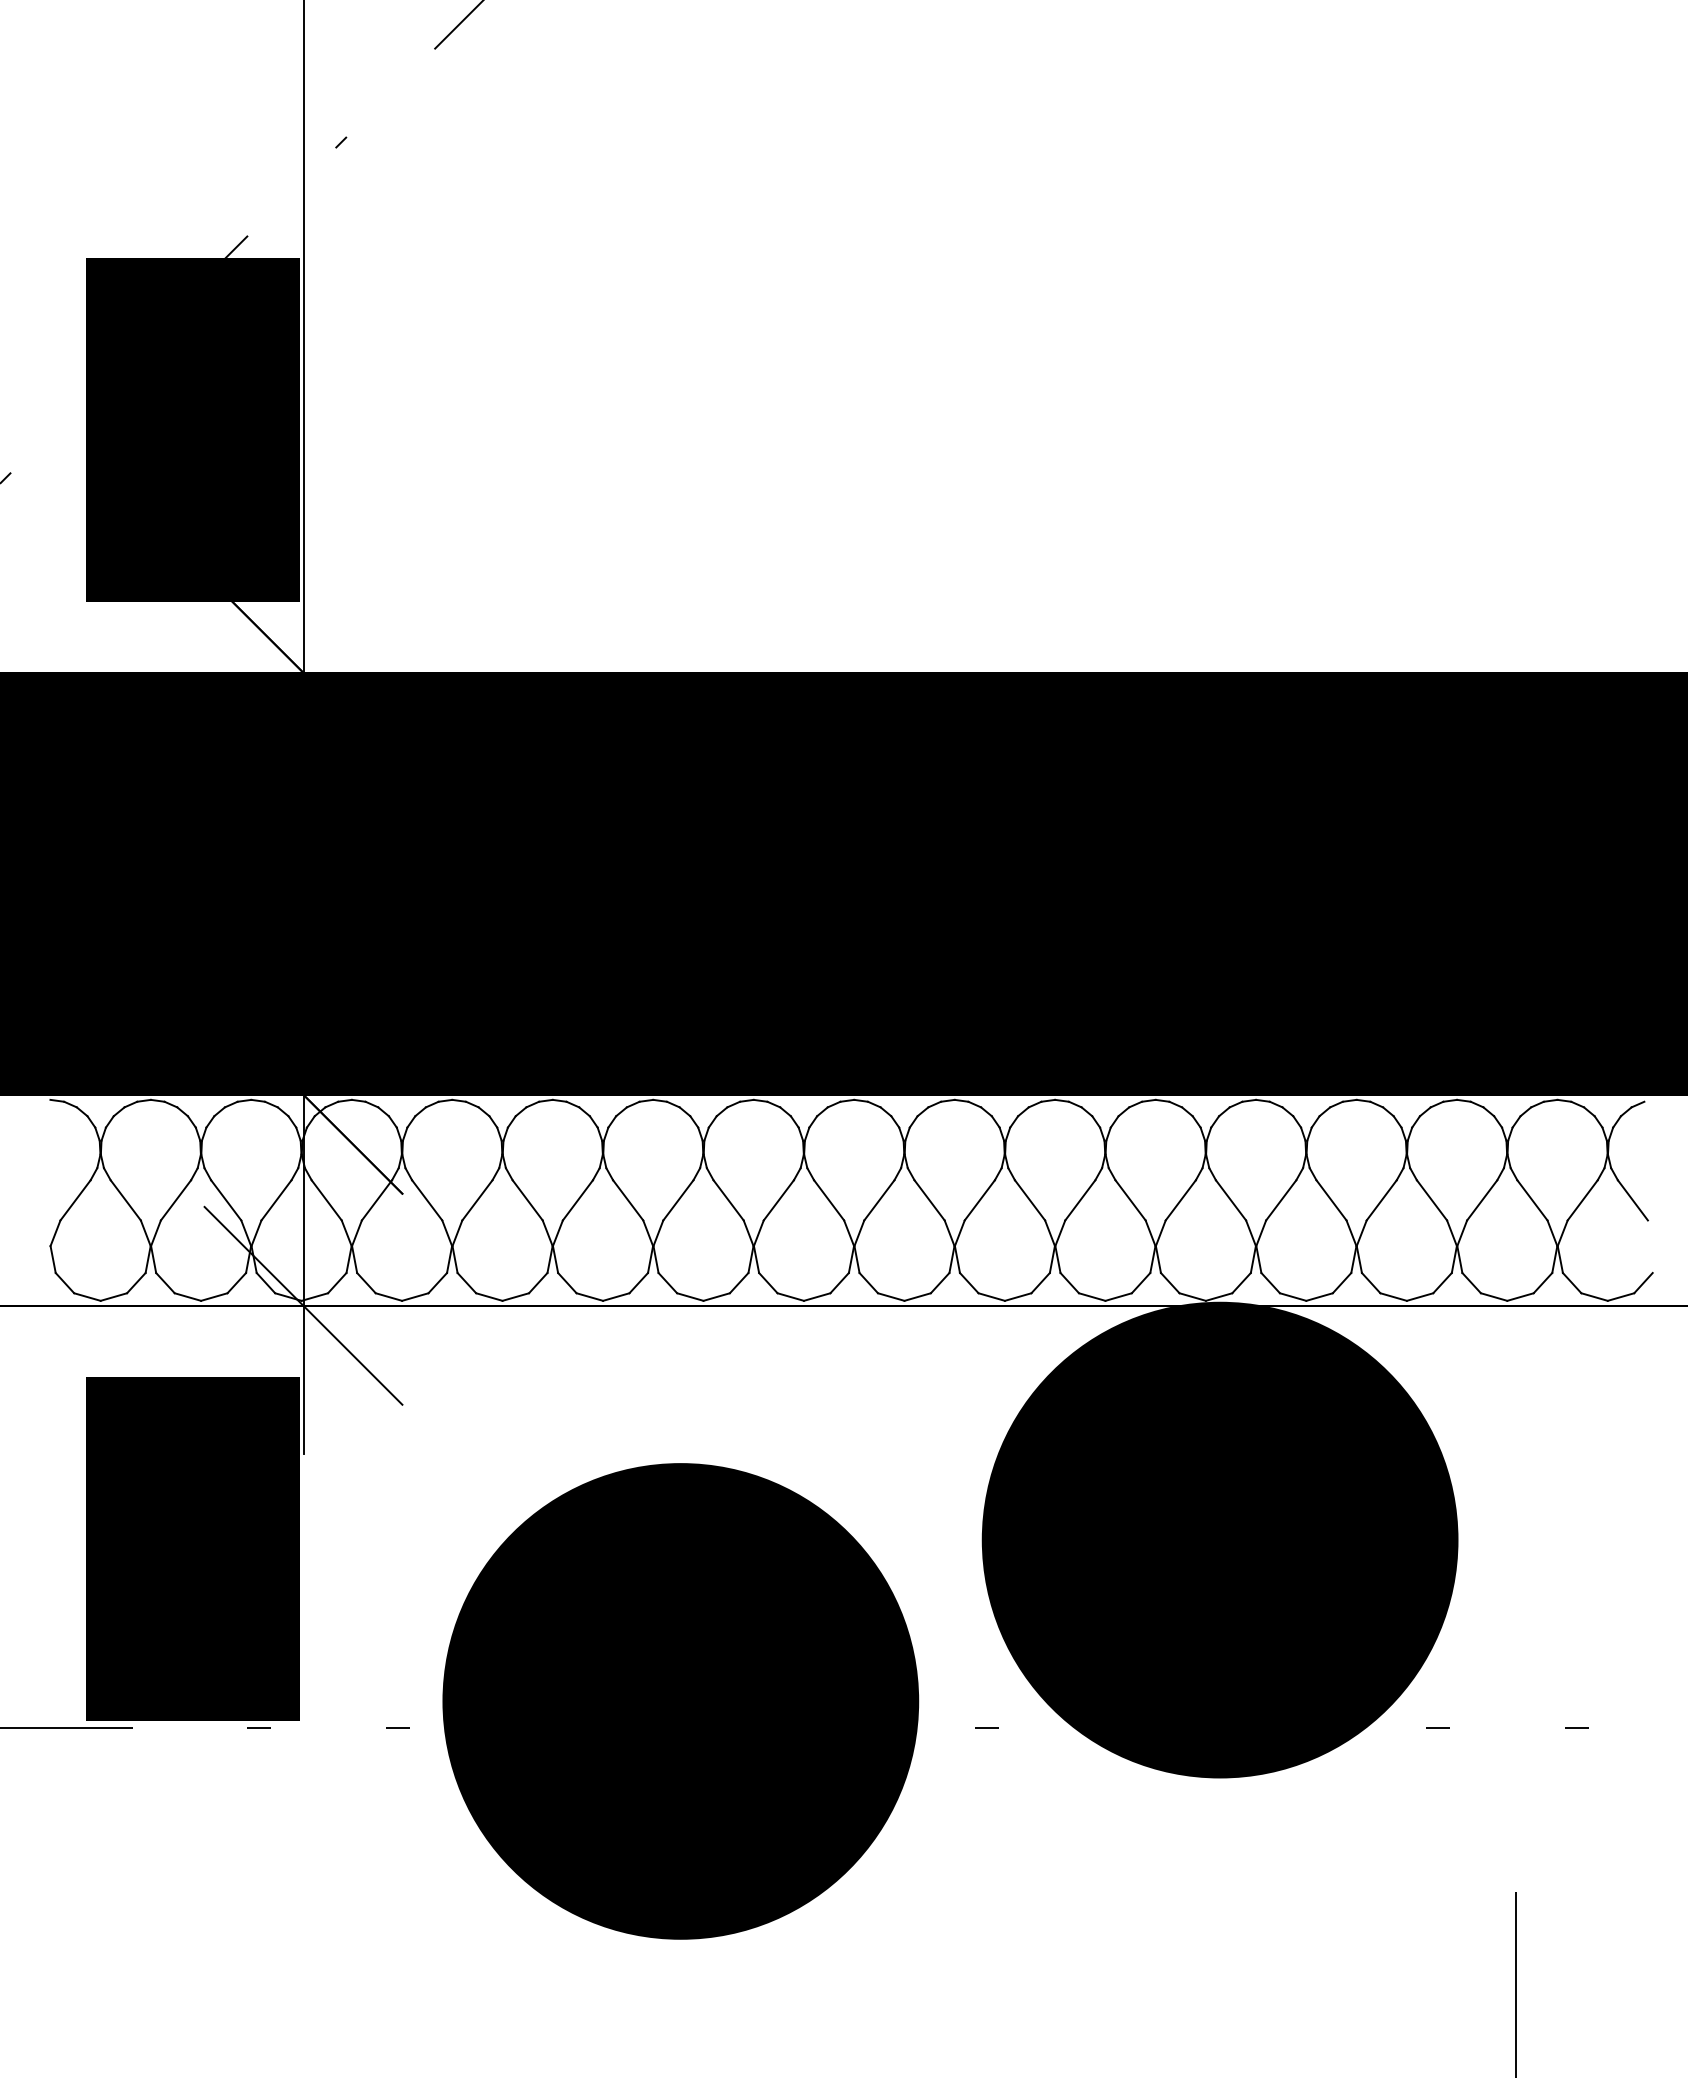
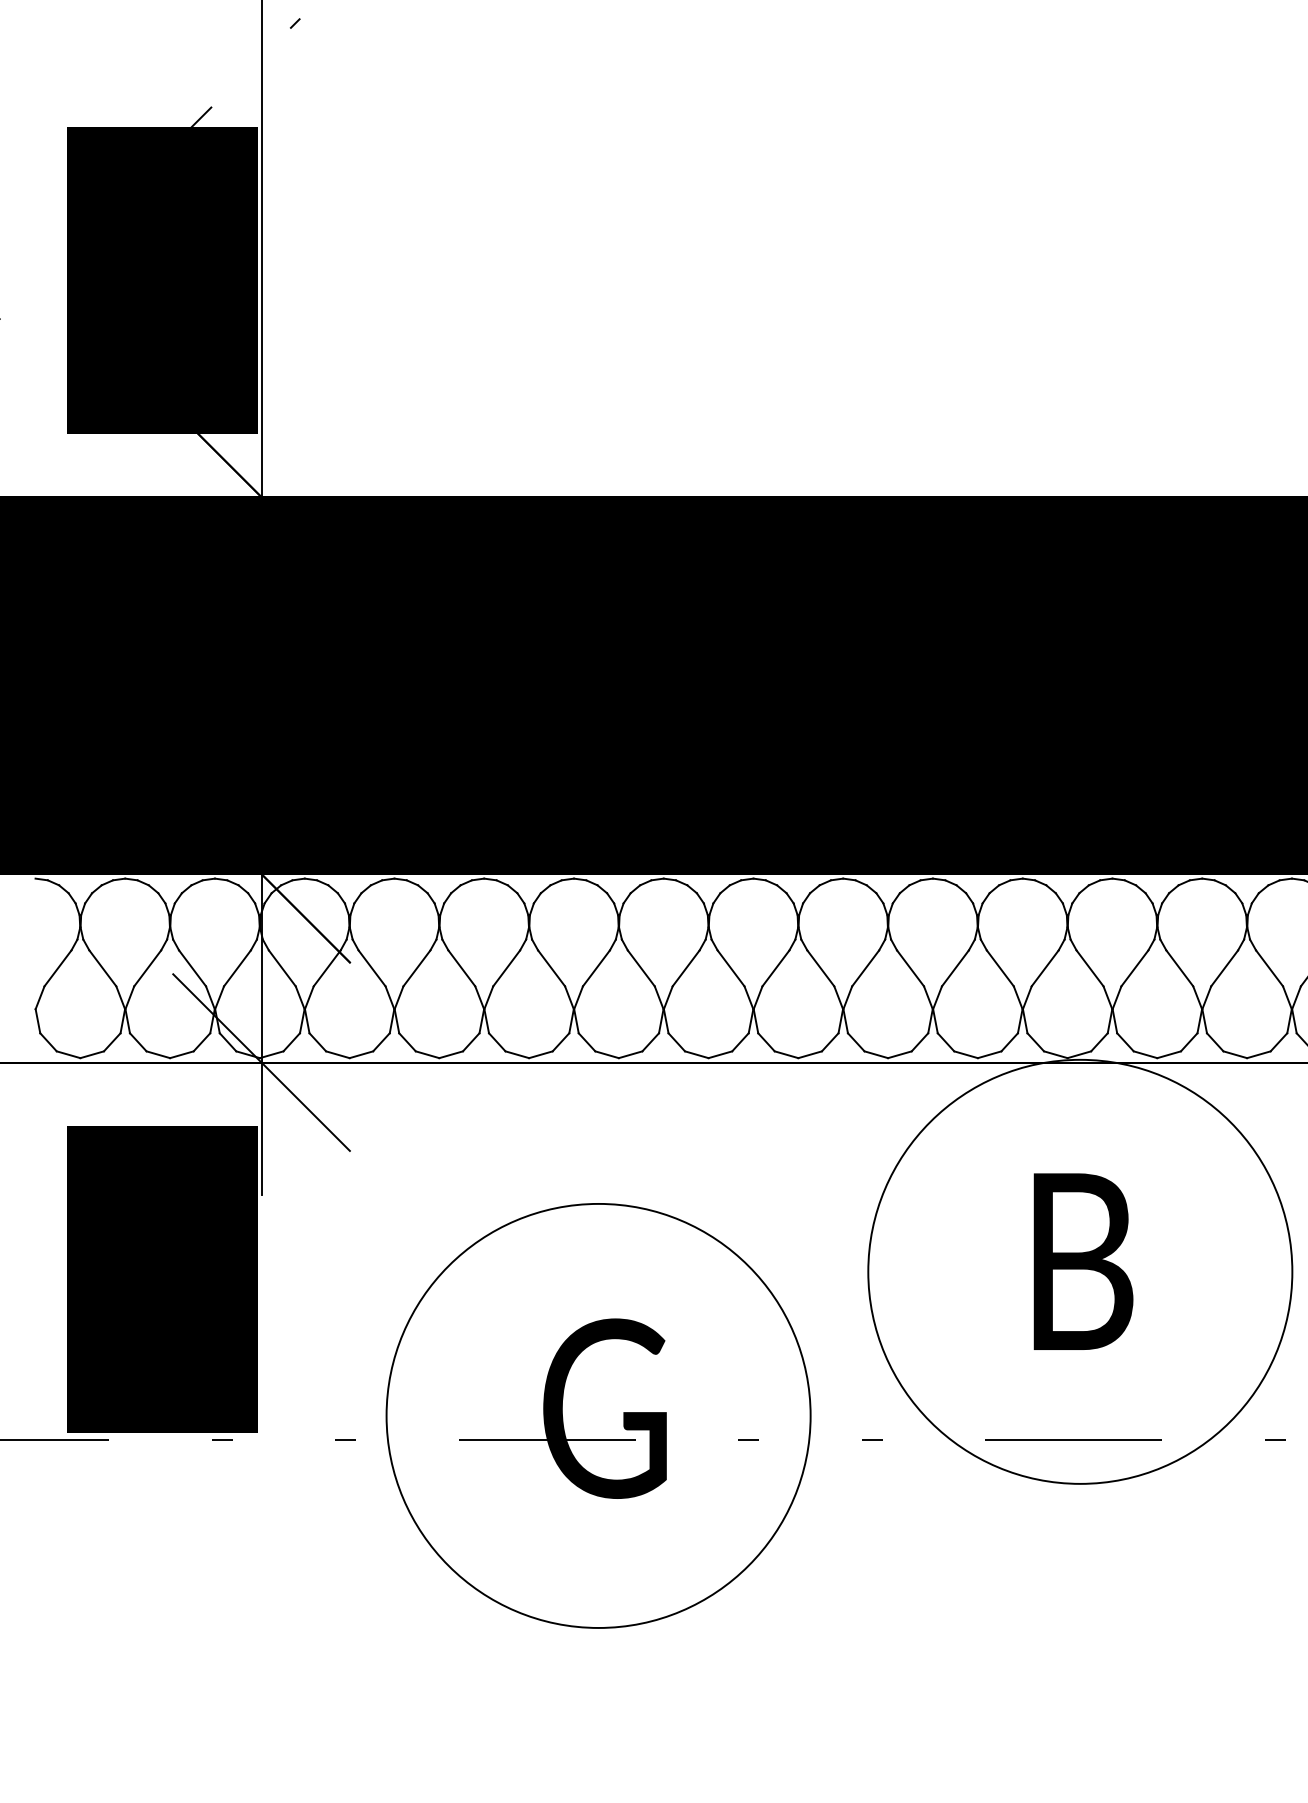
fill: (1219, 1539) -> (1079, 1271), removed
fill: (680, 1701) -> (598, 1416), removed

